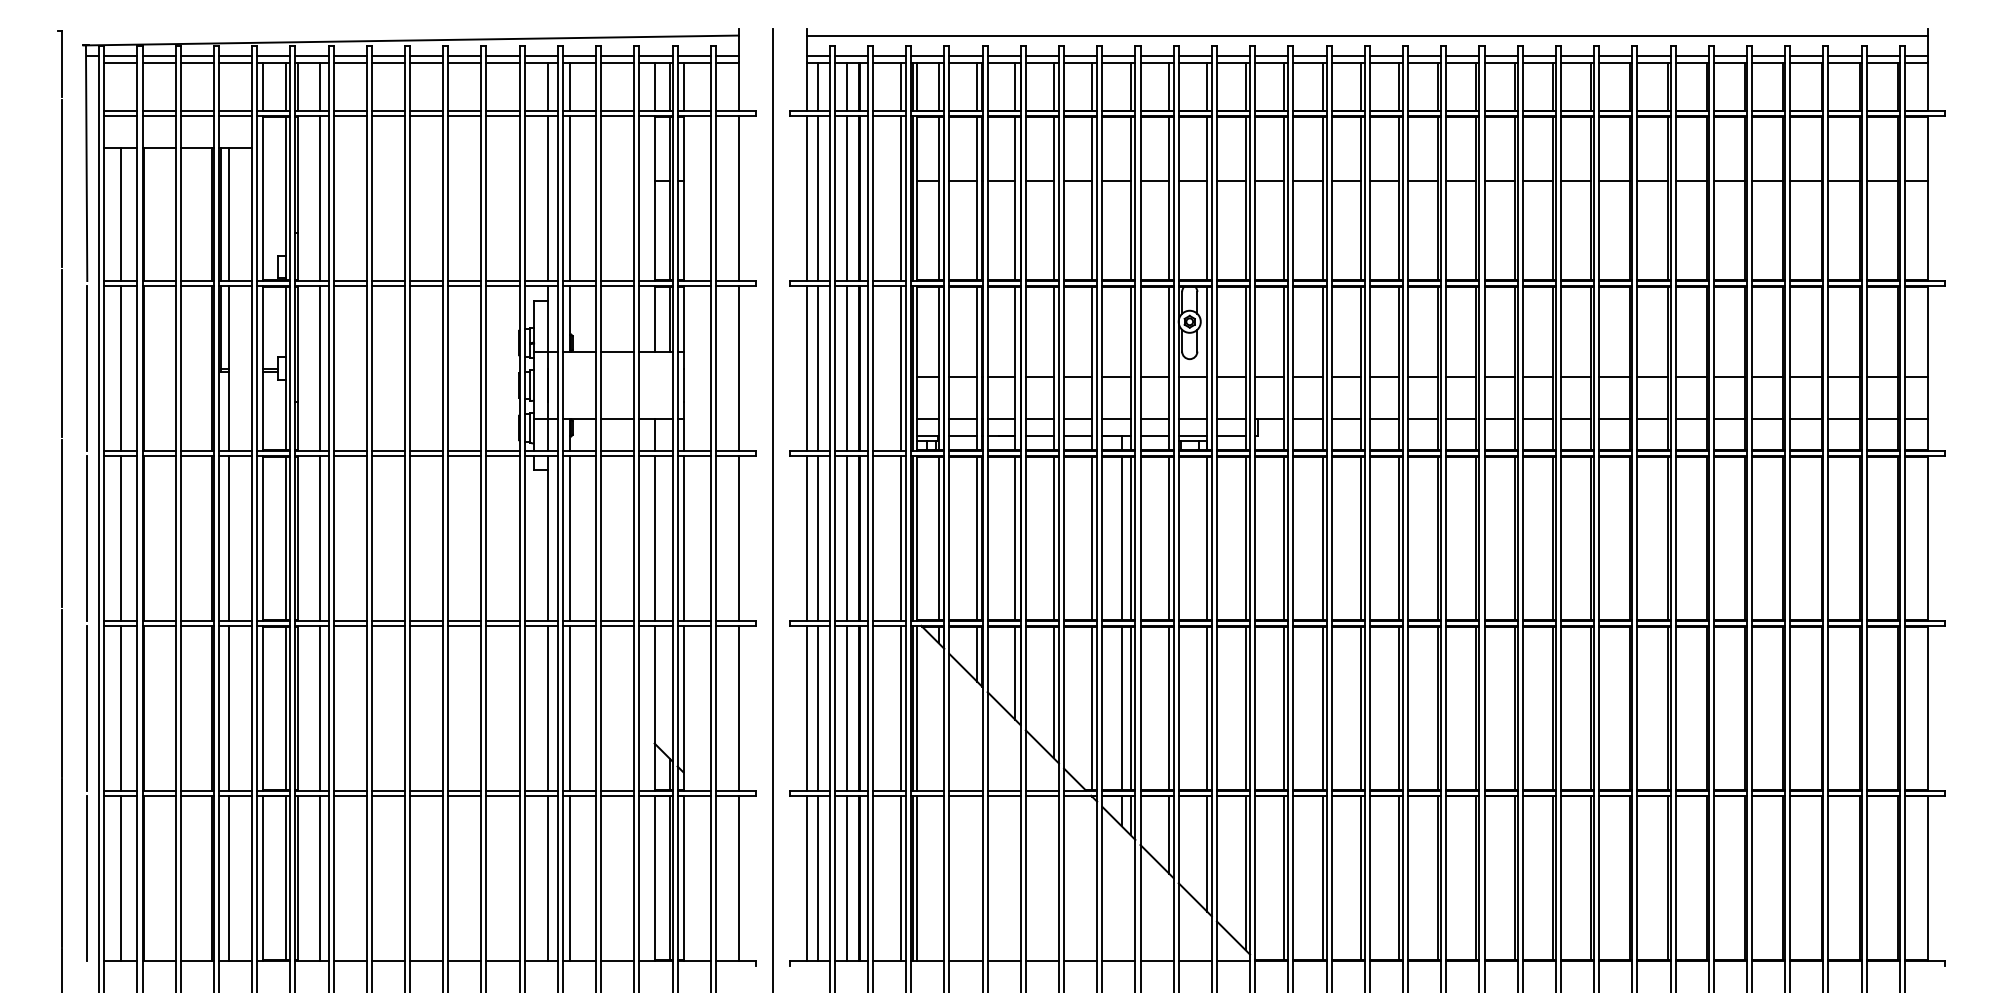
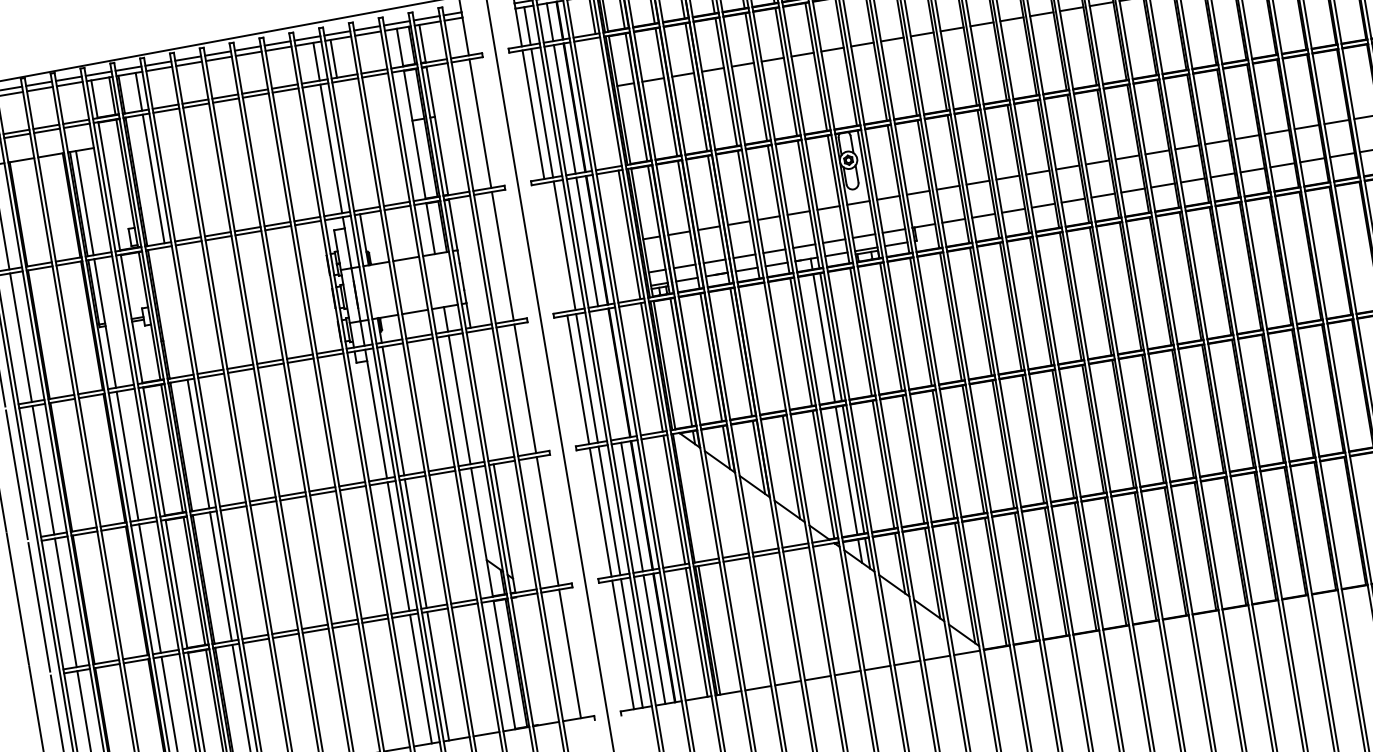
line: (569, 198) -> (348, 145), removed
line: (901, 198) -> (607, 102), removed
line: (320, 368) -> (176, 311), removed
line: (806, 368) -> (555, 247), removed
line: (683, 538) -> (482, 396), removed
line: (846, 538) -> (609, 374), removed
line: (1053, 538) -> (770, 347), removed
line: (917, 707) -> (687, 497), removed
line: (683, 877) -> (526, 660), removed

